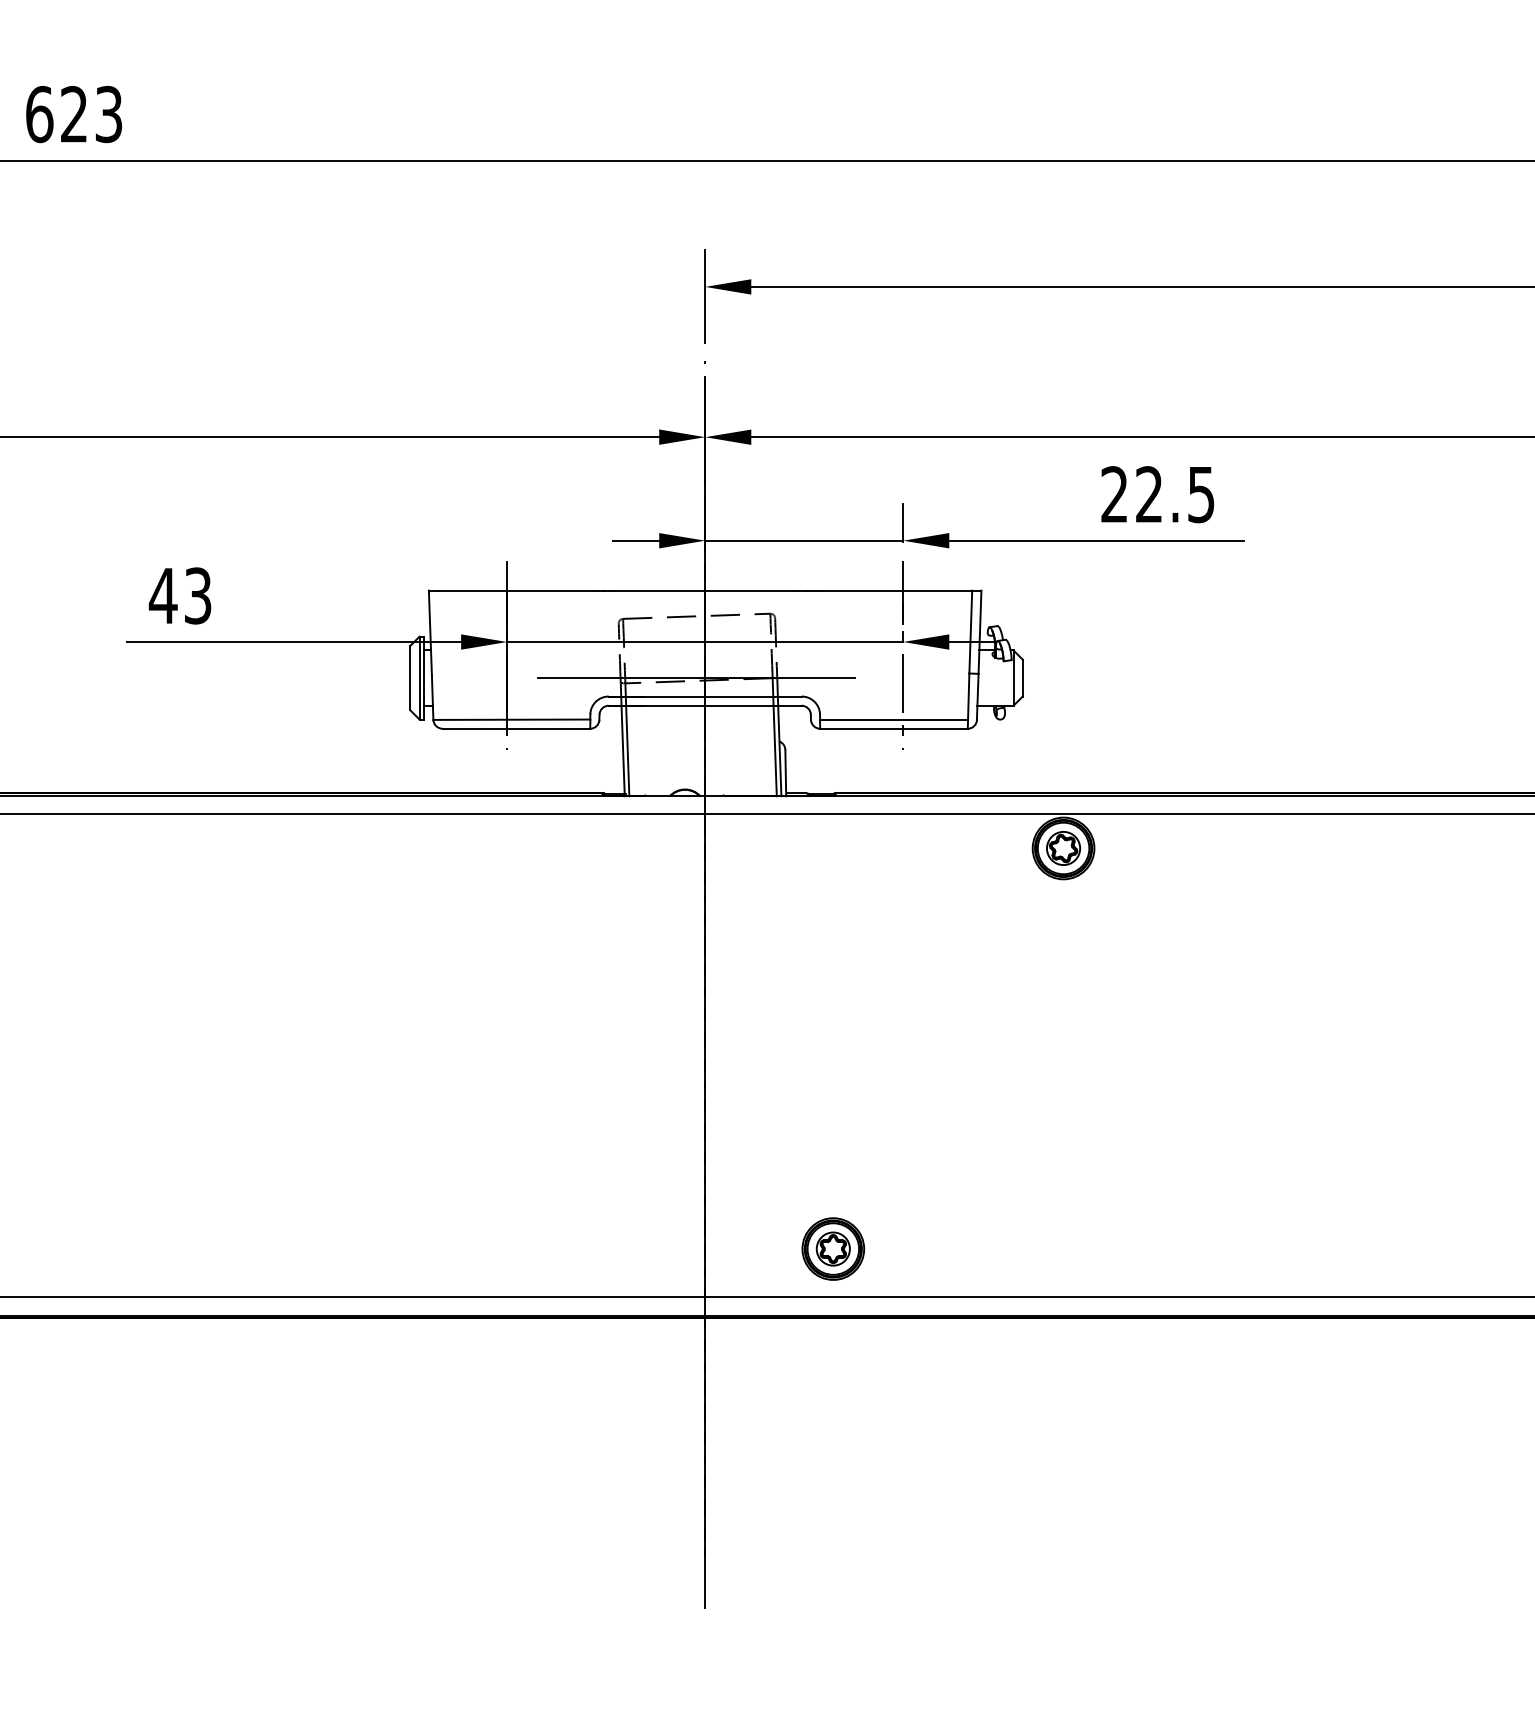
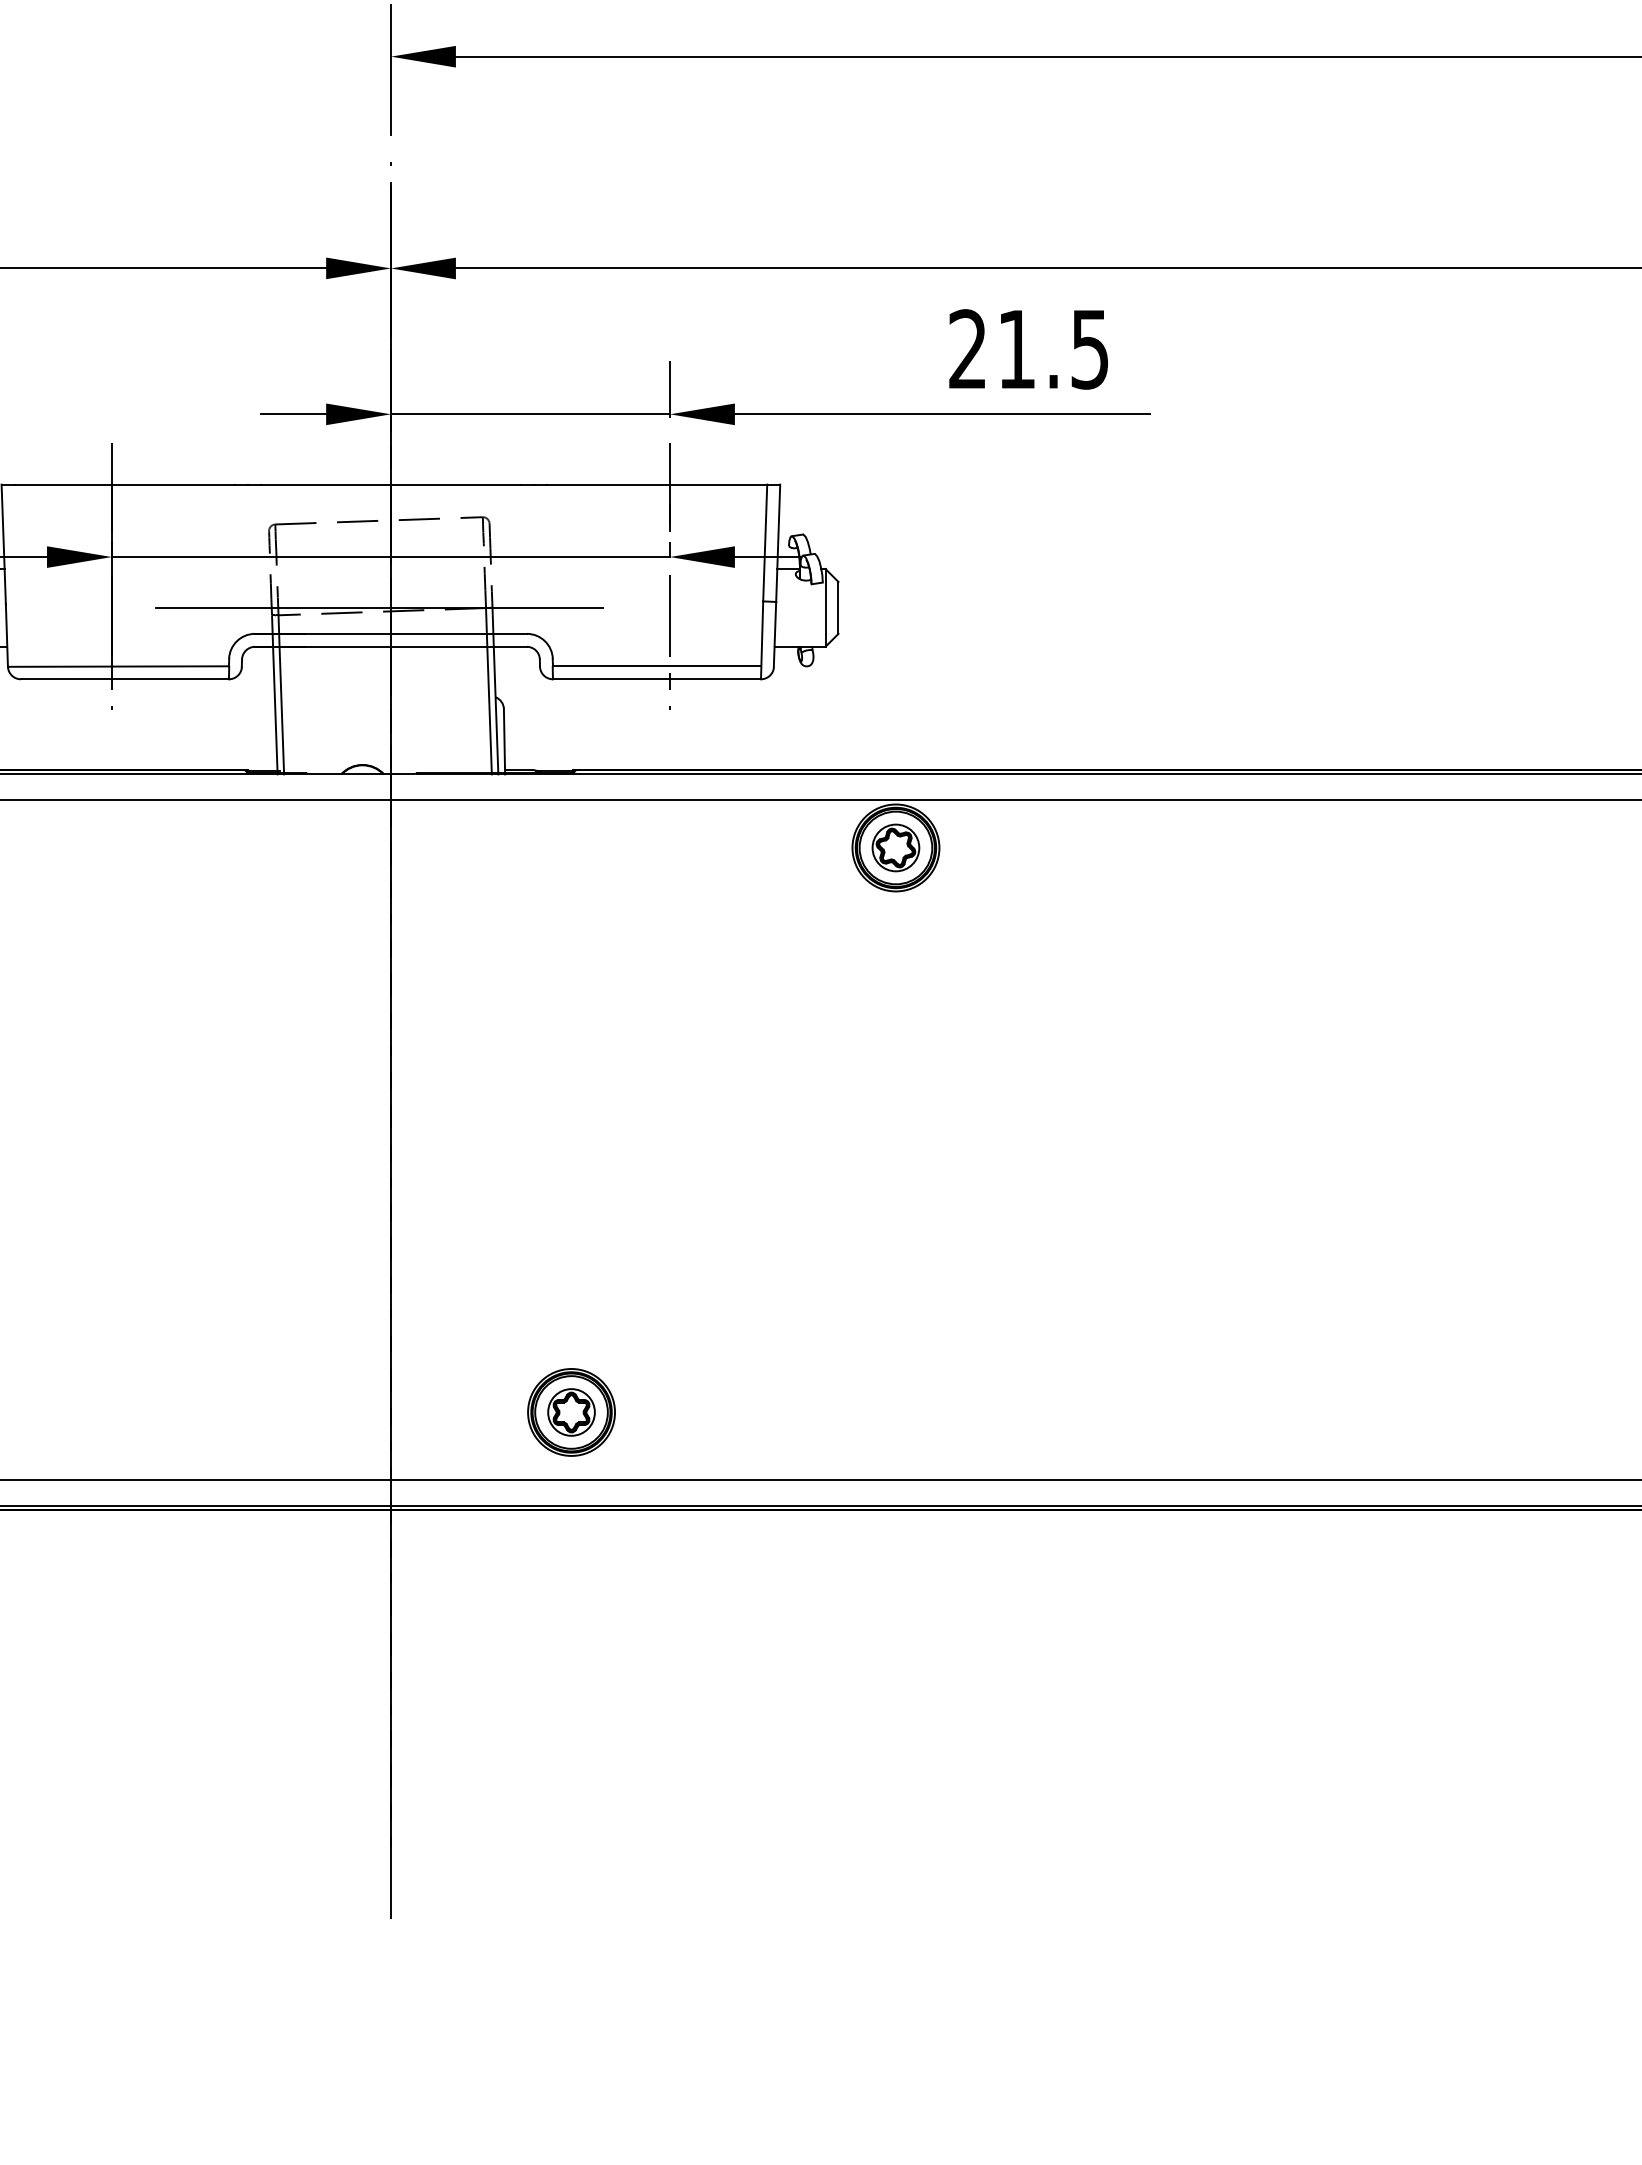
text: (1148, 494) -> (1015, 349), 22.5 -> 21.5

